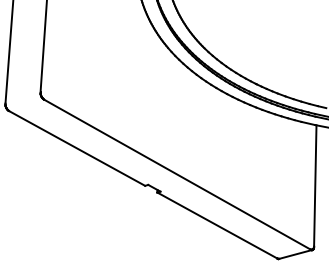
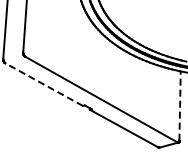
line: (76, 148) -> (43, 84), solid -> dashed
line: (316, 186) -> (180, 106), solid -> dashed

